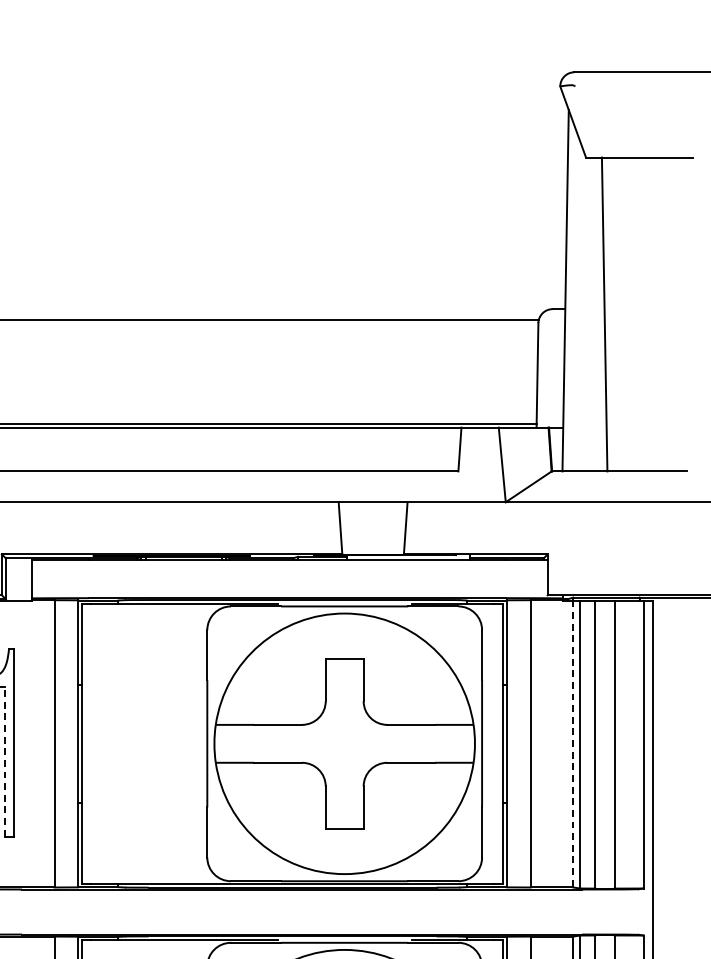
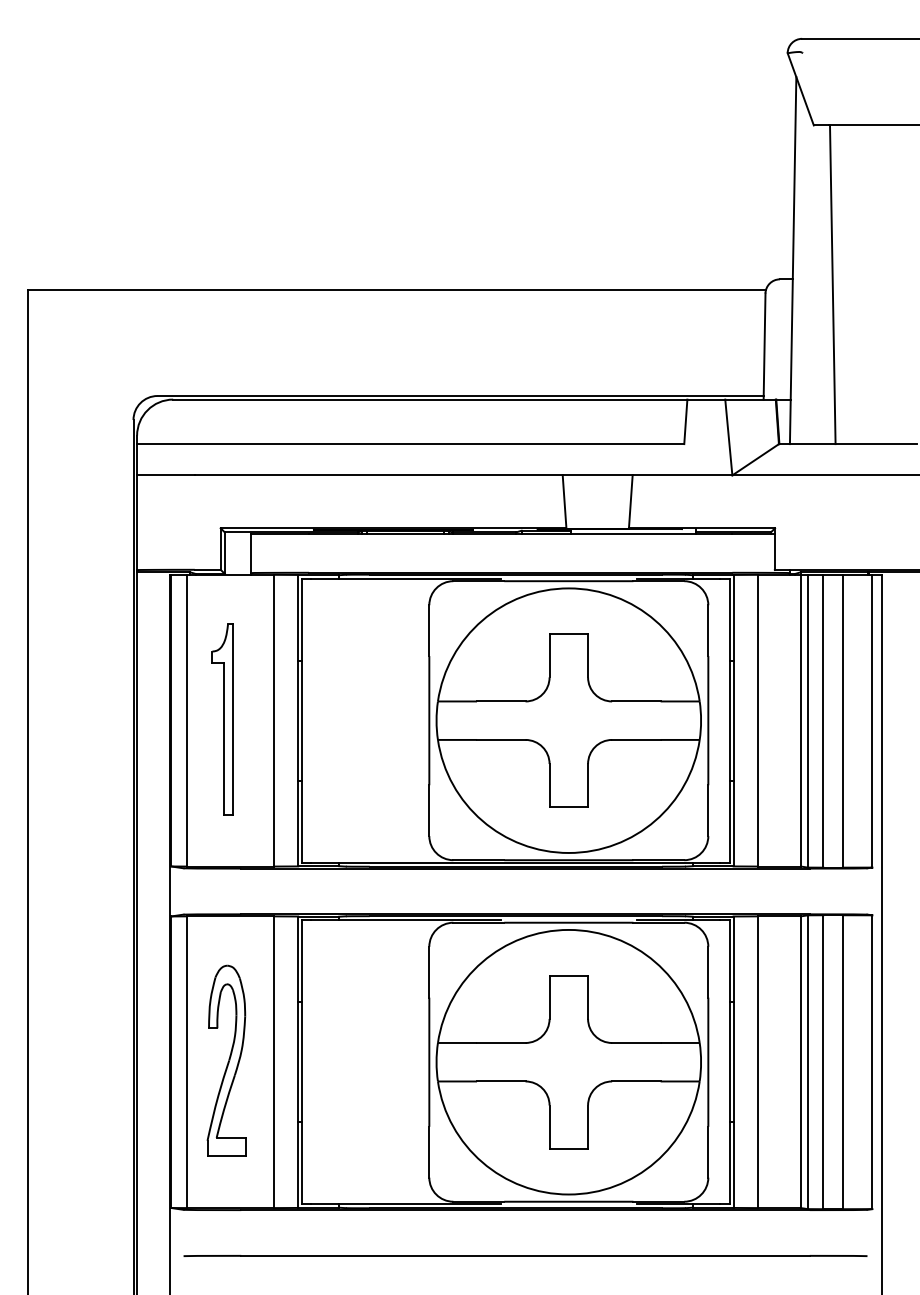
line: (572, 743) -> (800, 720), dashed -> solid
line: (4, 761) -> (223, 738), dashed -> solid

